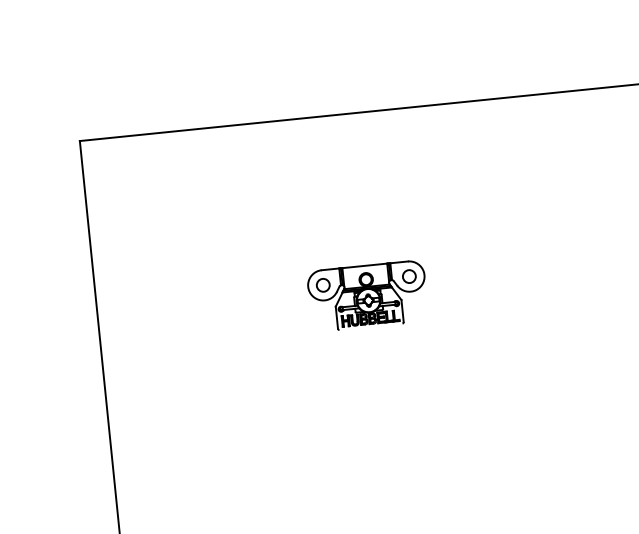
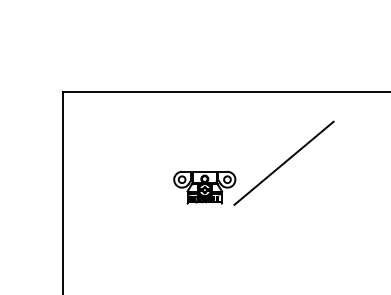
line: (512, 233) -> (283, 162), added

